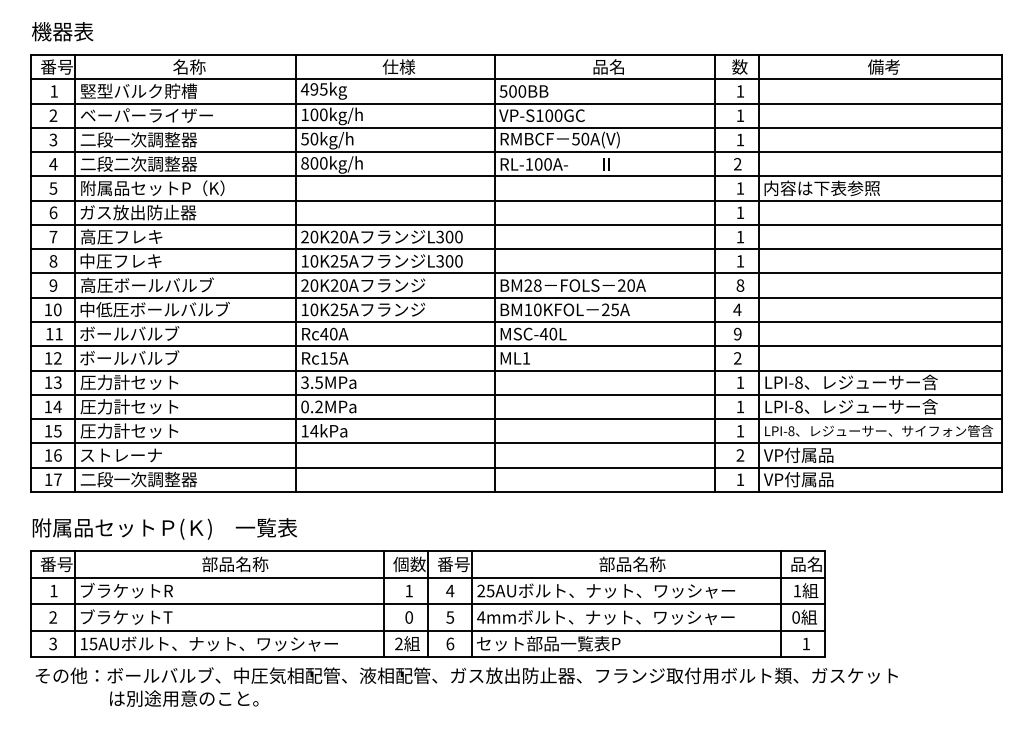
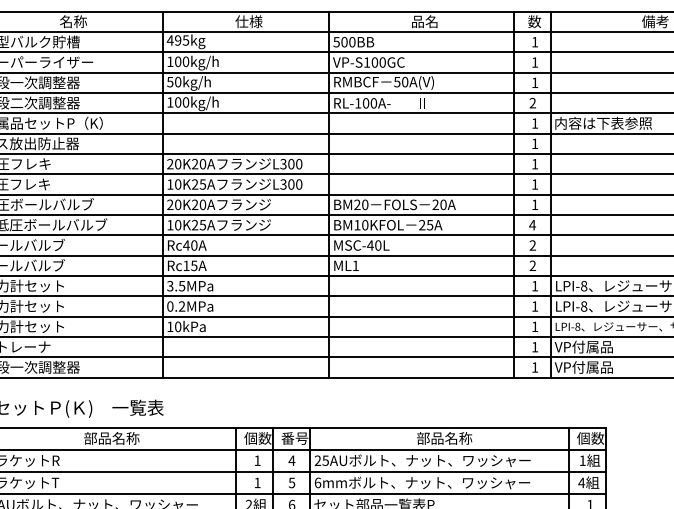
text: (304, 163) -> (169, 102), 800kg/h -> 100kg/h
text: (537, 285) -> (365, 204), BM28 -> BM20
text: (740, 285) -> (535, 204), 8 -> 1
text: (737, 334) -> (532, 245), 9 -> 2
text: (314, 430) -> (178, 326), 14kPa -> 10kPa
text: (740, 455) -> (535, 347), 2 -> 1
text: (806, 564) -> (590, 438), 品名 -> 個数
text: (408, 617) -> (256, 482), 0 -> 1
text: (481, 617) -> (318, 482), 4mm -> 6mm
text: (795, 617) -> (581, 482), 0 -> 4

